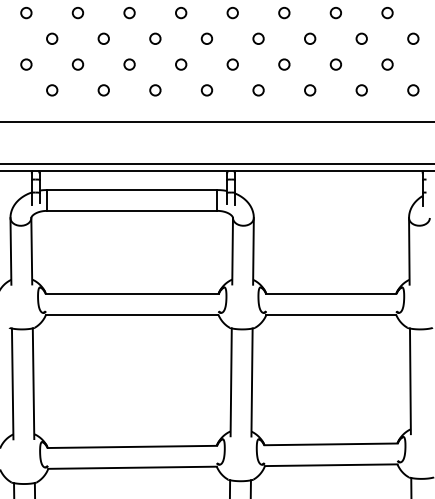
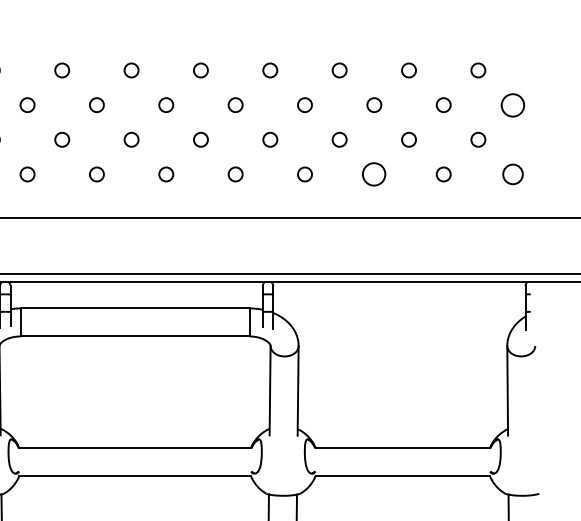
circle: (413, 38) -> (513, 104), size x1.6
circle: (310, 90) -> (374, 174), size x1.6
circle: (413, 90) -> (513, 174), size x1.4

